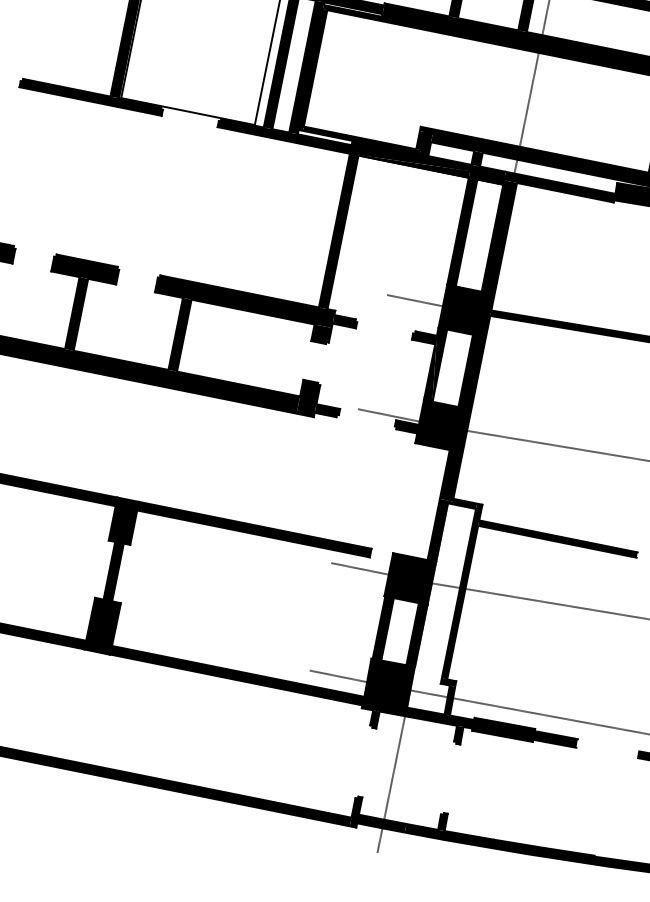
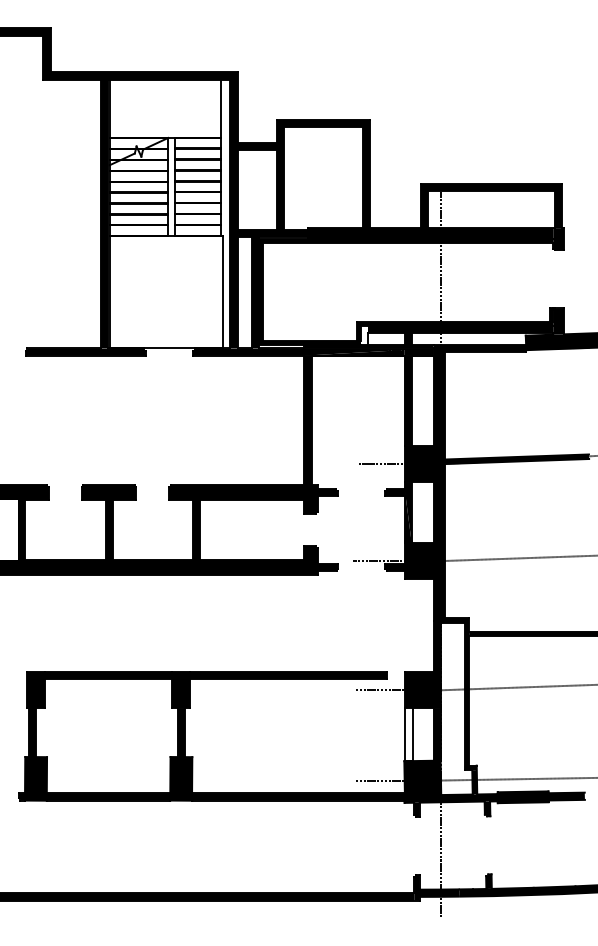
fill: (426, 143) -> (364, 334), removed
fill: (382, 628) -> (408, 734), removed

